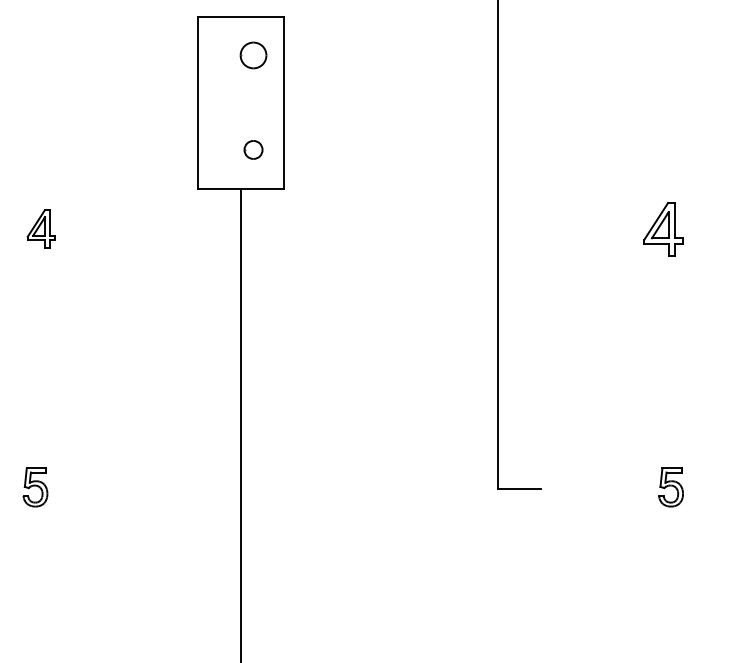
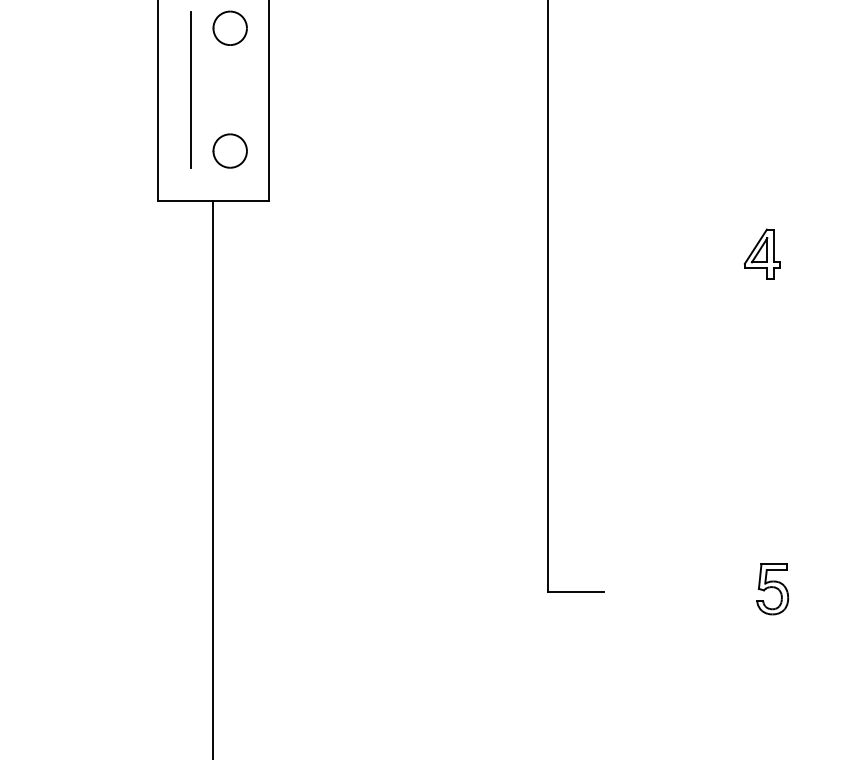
line: (223, 102) -> (191, 89), added
part: (253, 149) -> (230, 150), size x1.43
part: (662, 228) -> (761, 253), size x0.71

